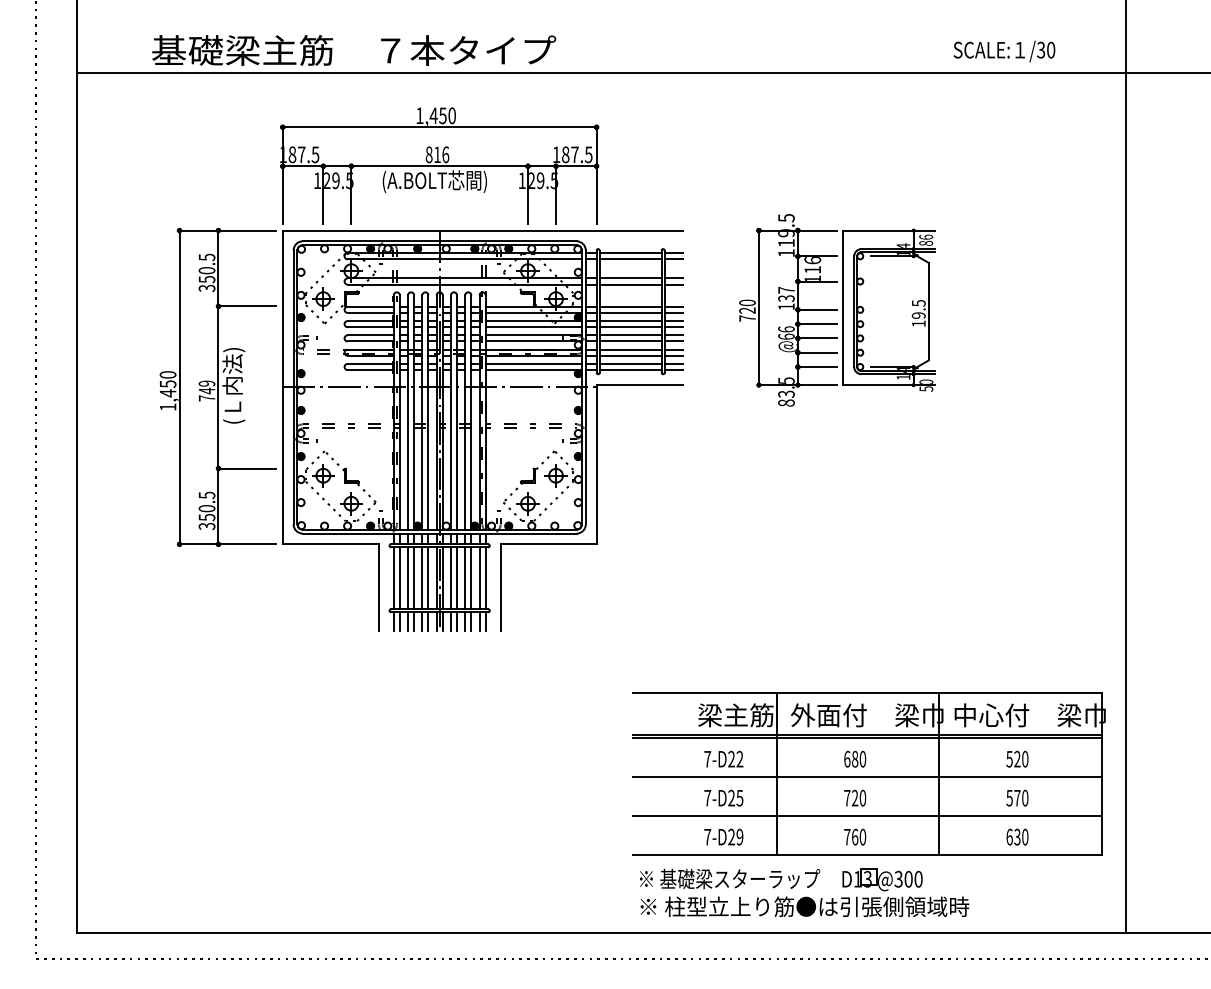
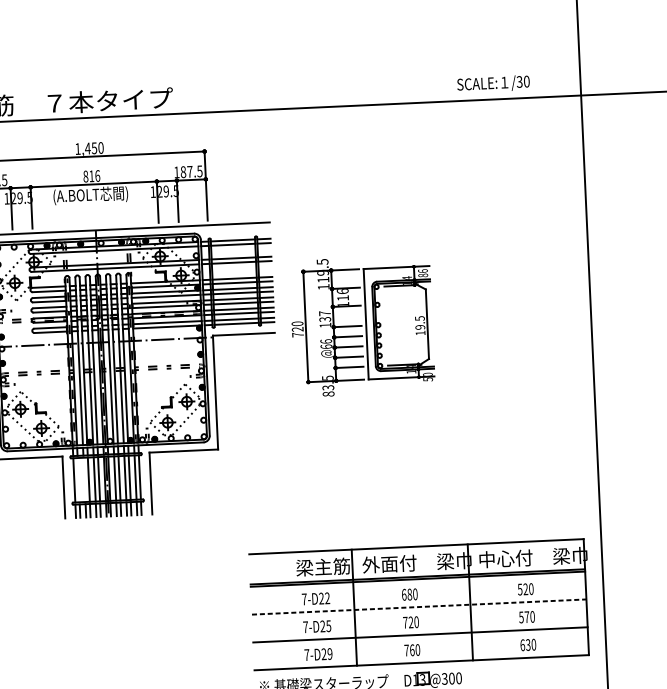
part: (837, 310) -> (362, 326), moved
line: (399, 578) -> (78, 480), removed
line: (408, 578) -> (84, 479), removed
line: (868, 777) -> (419, 607), solid -> dashed

